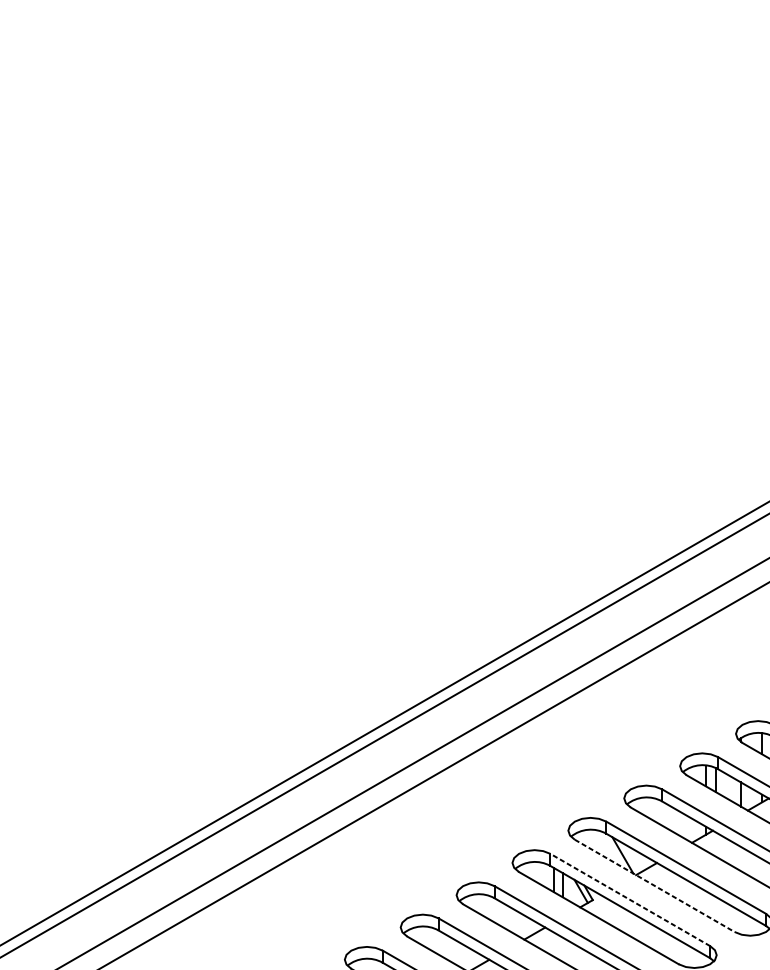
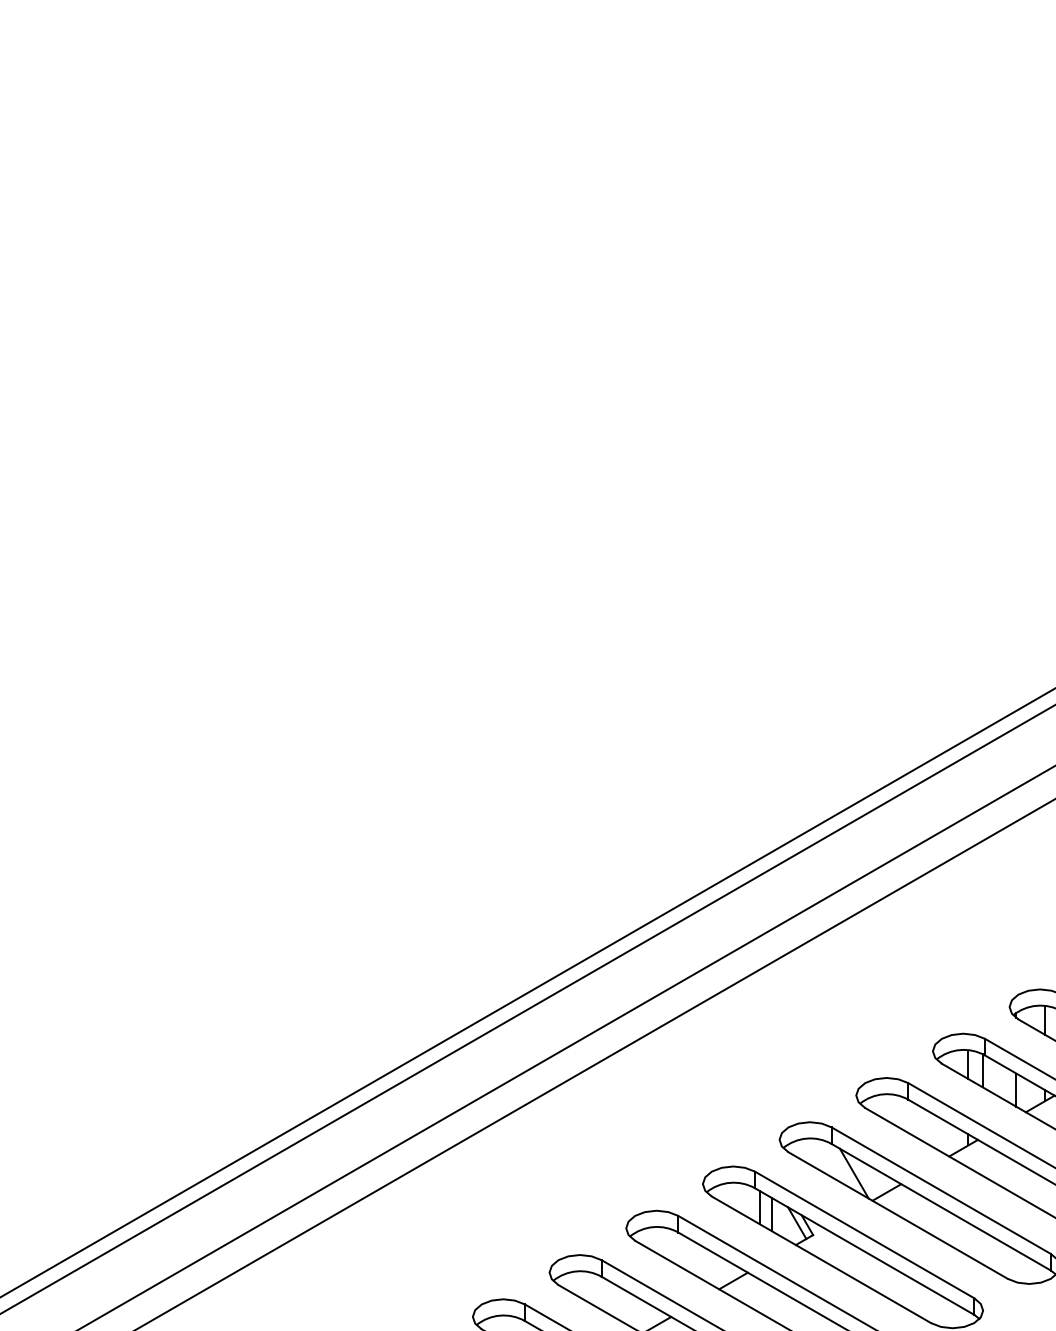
line: (655, 885) -> (898, 1215), dashed -> solid
line: (630, 899) -> (864, 1234), dashed -> solid

